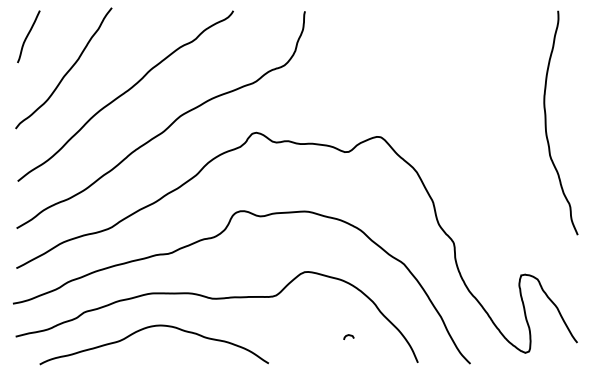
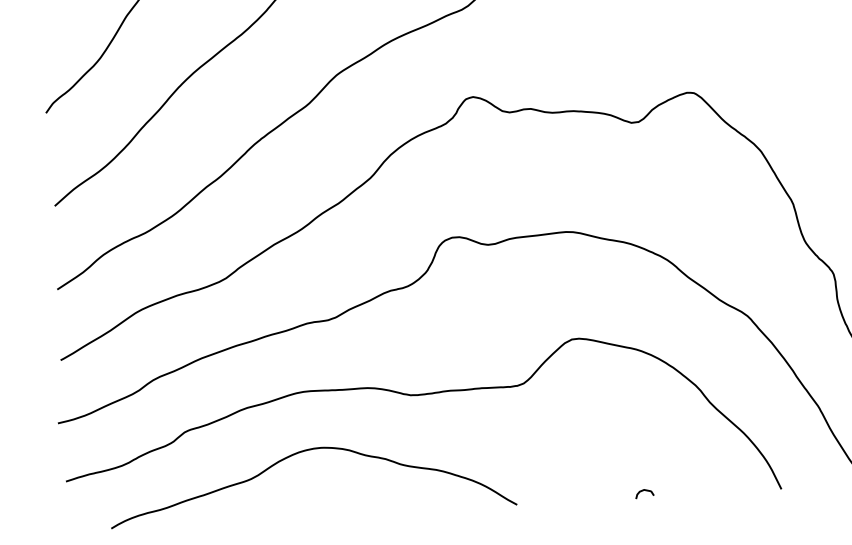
curve: (348, 336) -> (643, 492), moved

